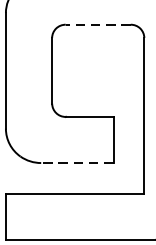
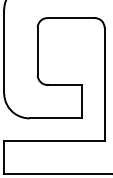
line: (98, 25) -> (71, 18), dashed -> solid
line: (76, 163) -> (55, 118), dashed -> solid

